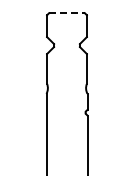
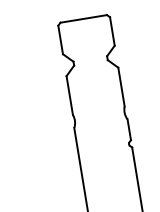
line: (67, 13) -> (84, 19), dashed -> solid

